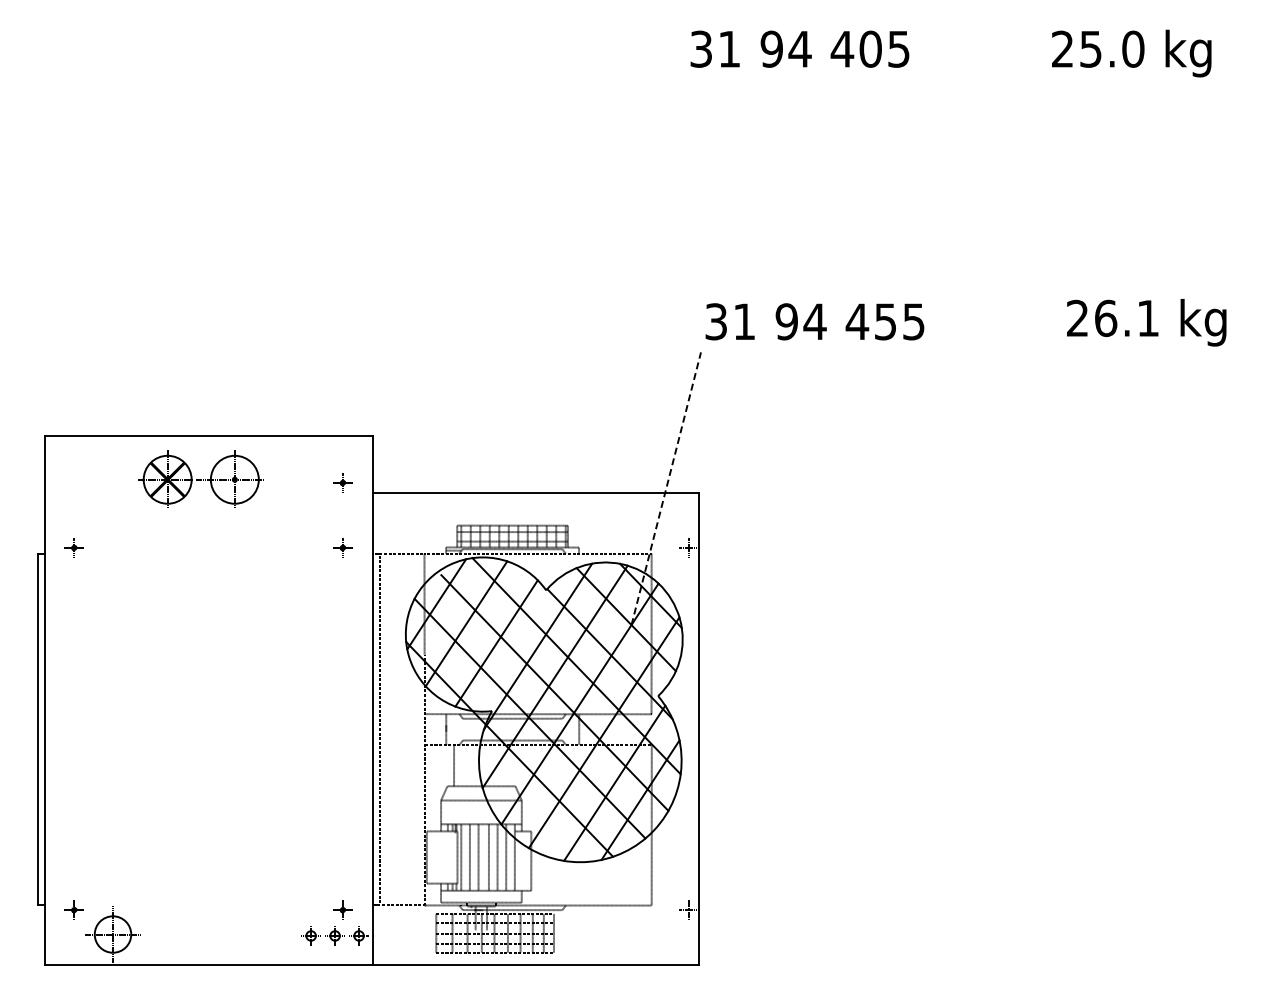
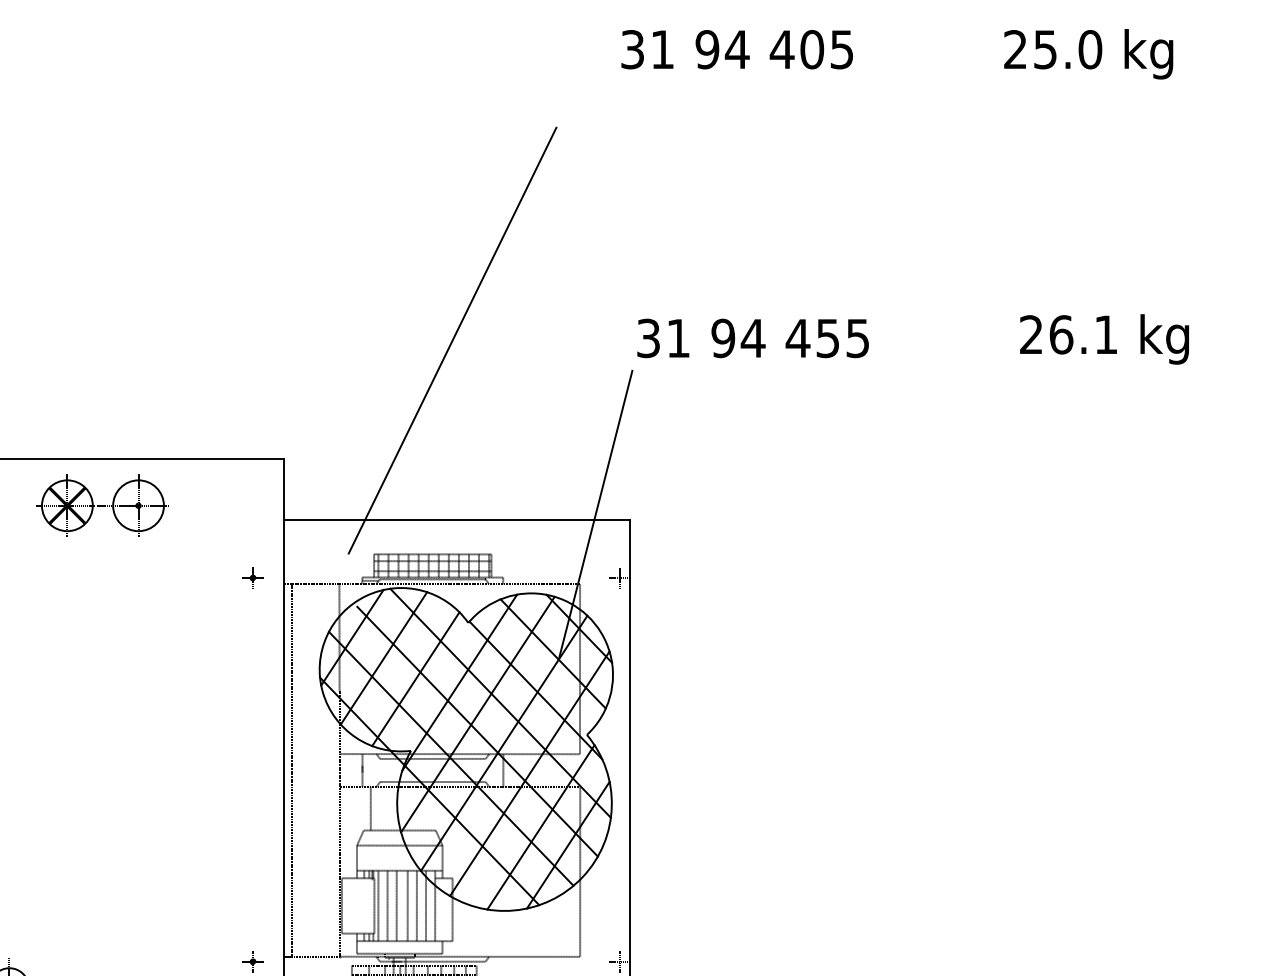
line: (531, 323) -> (452, 340), added
part: (342, 482) -> (252, 508), removed
line: (666, 488) -> (595, 515), dashed -> solid

